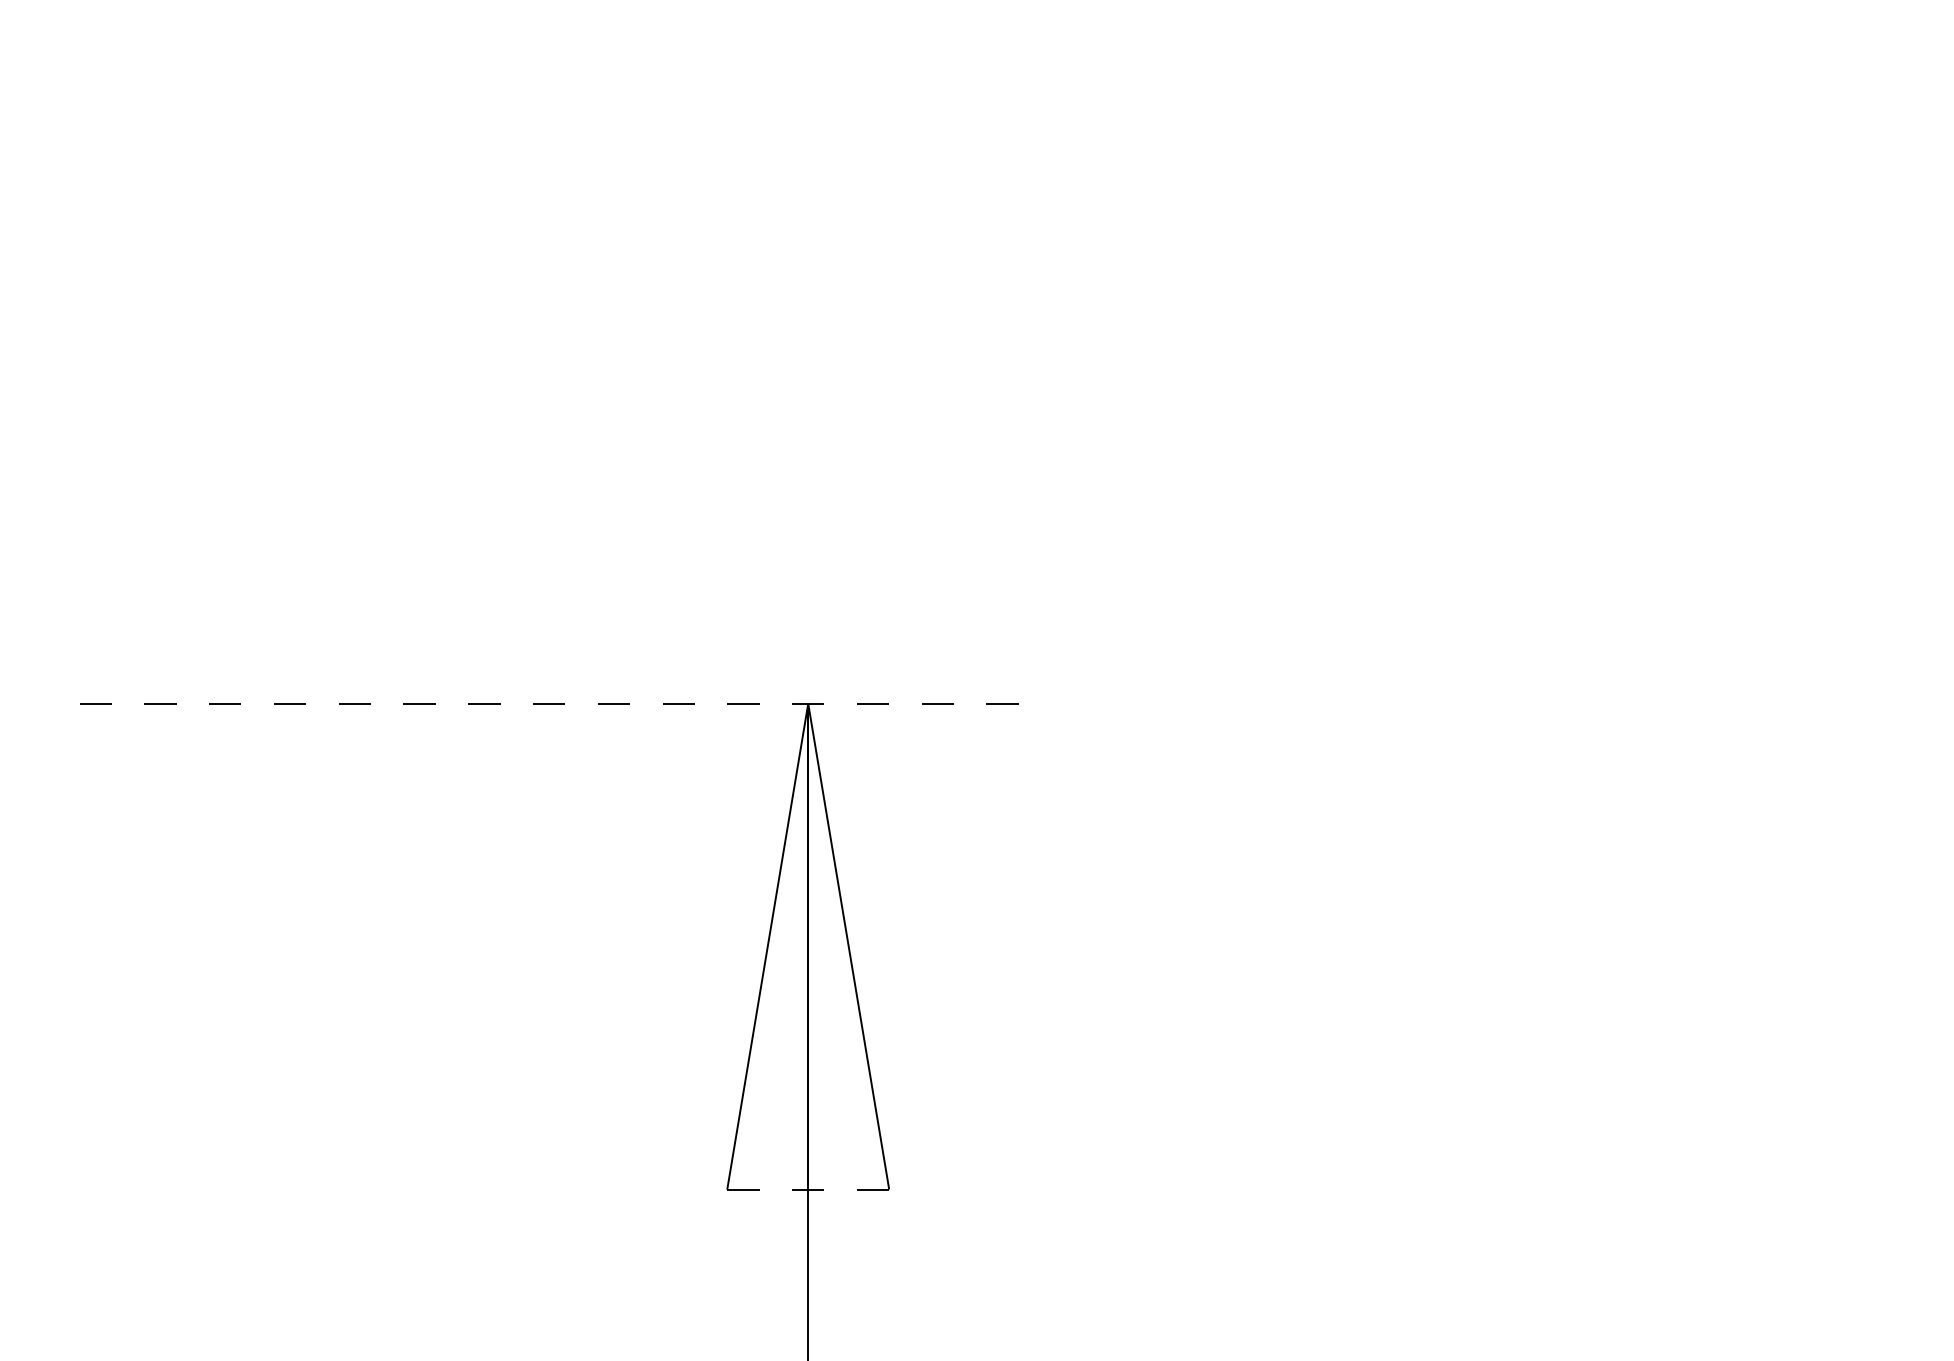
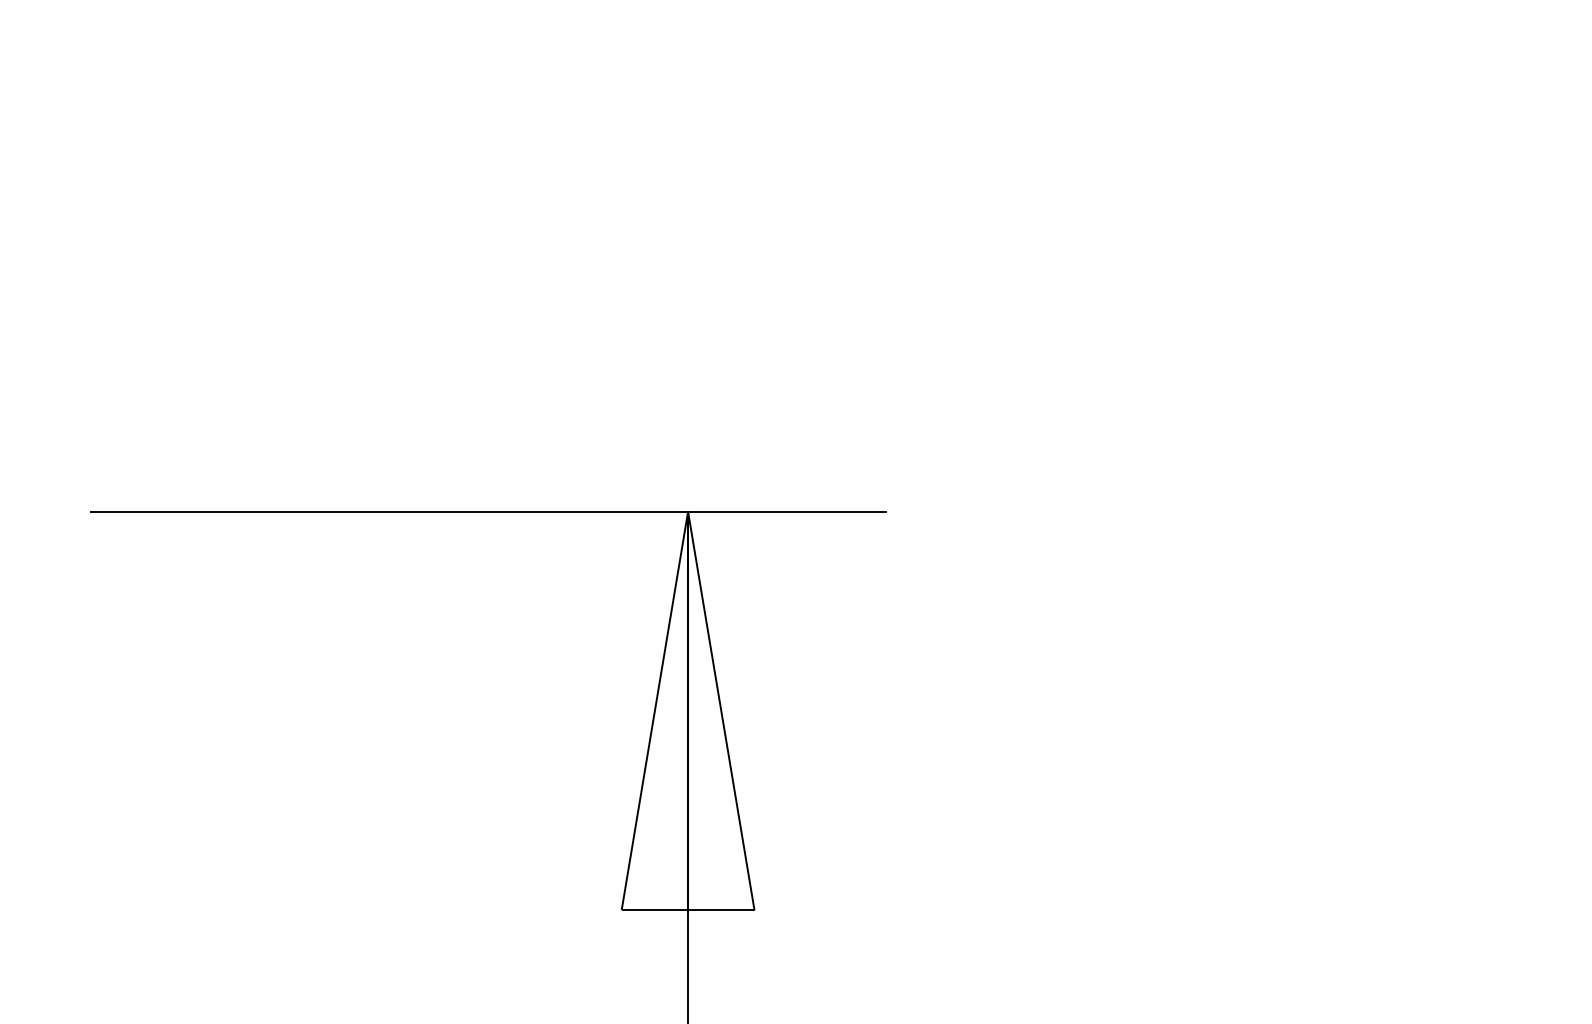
line: (565, 703) -> (489, 511), dashed -> solid
line: (808, 1189) -> (688, 910), dashed -> solid

